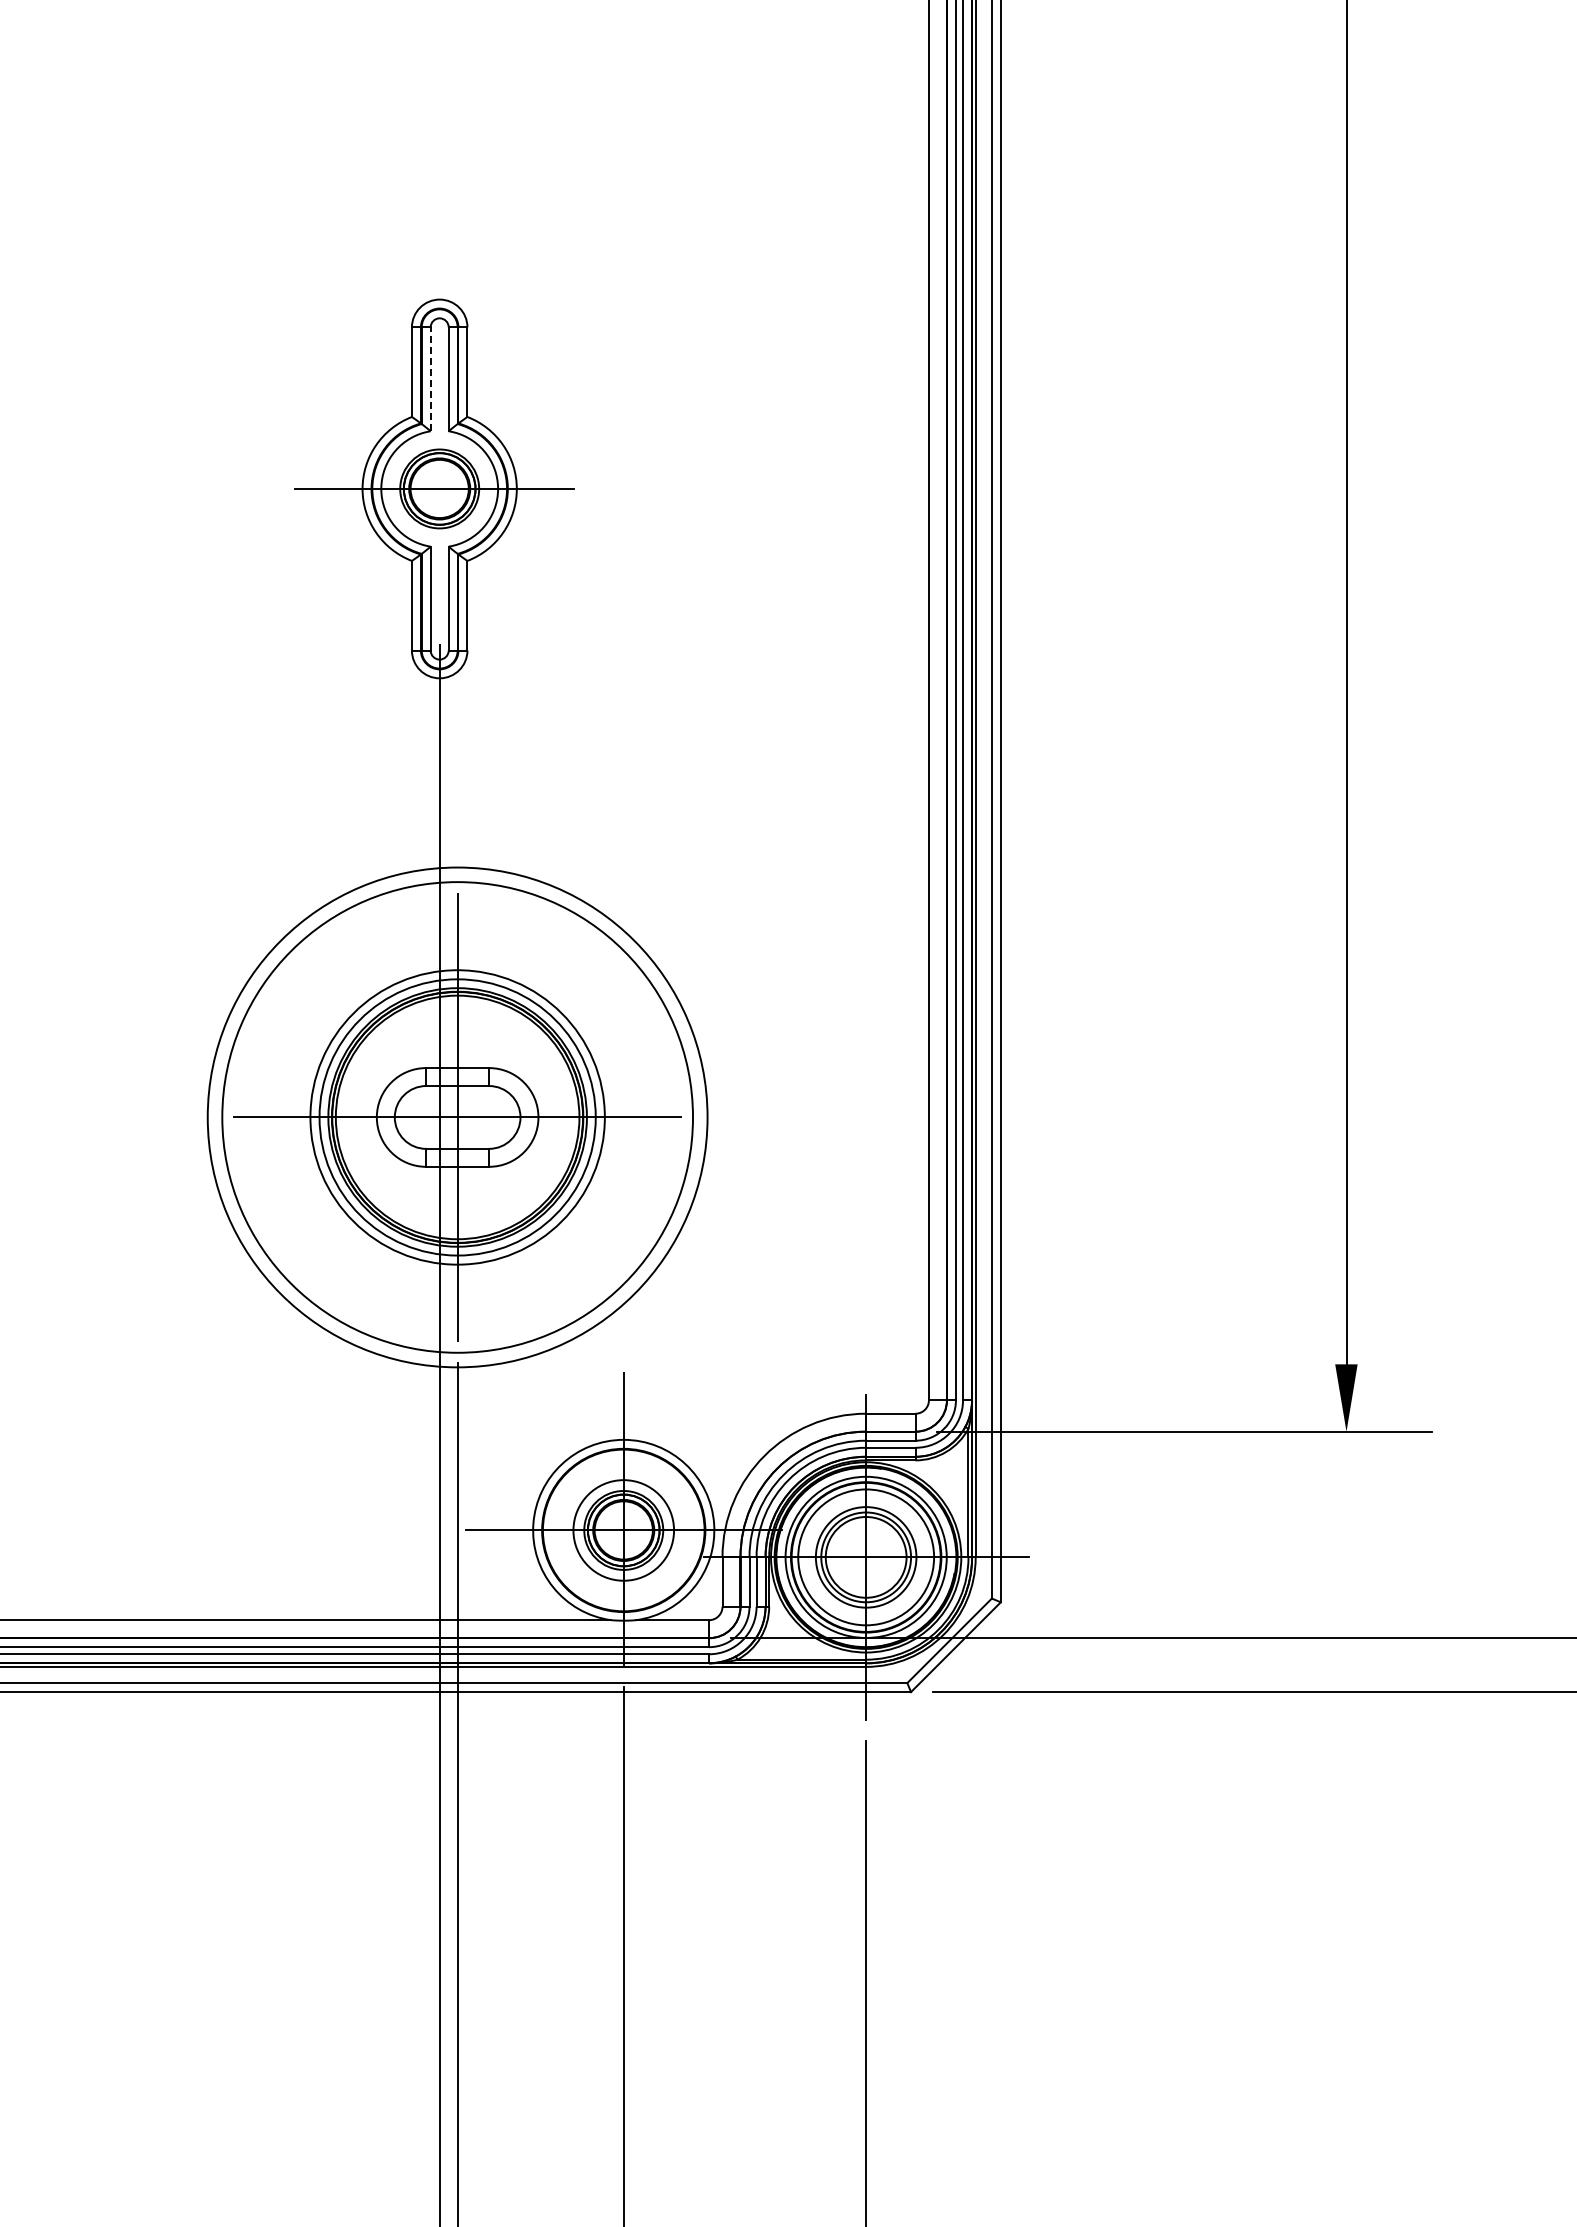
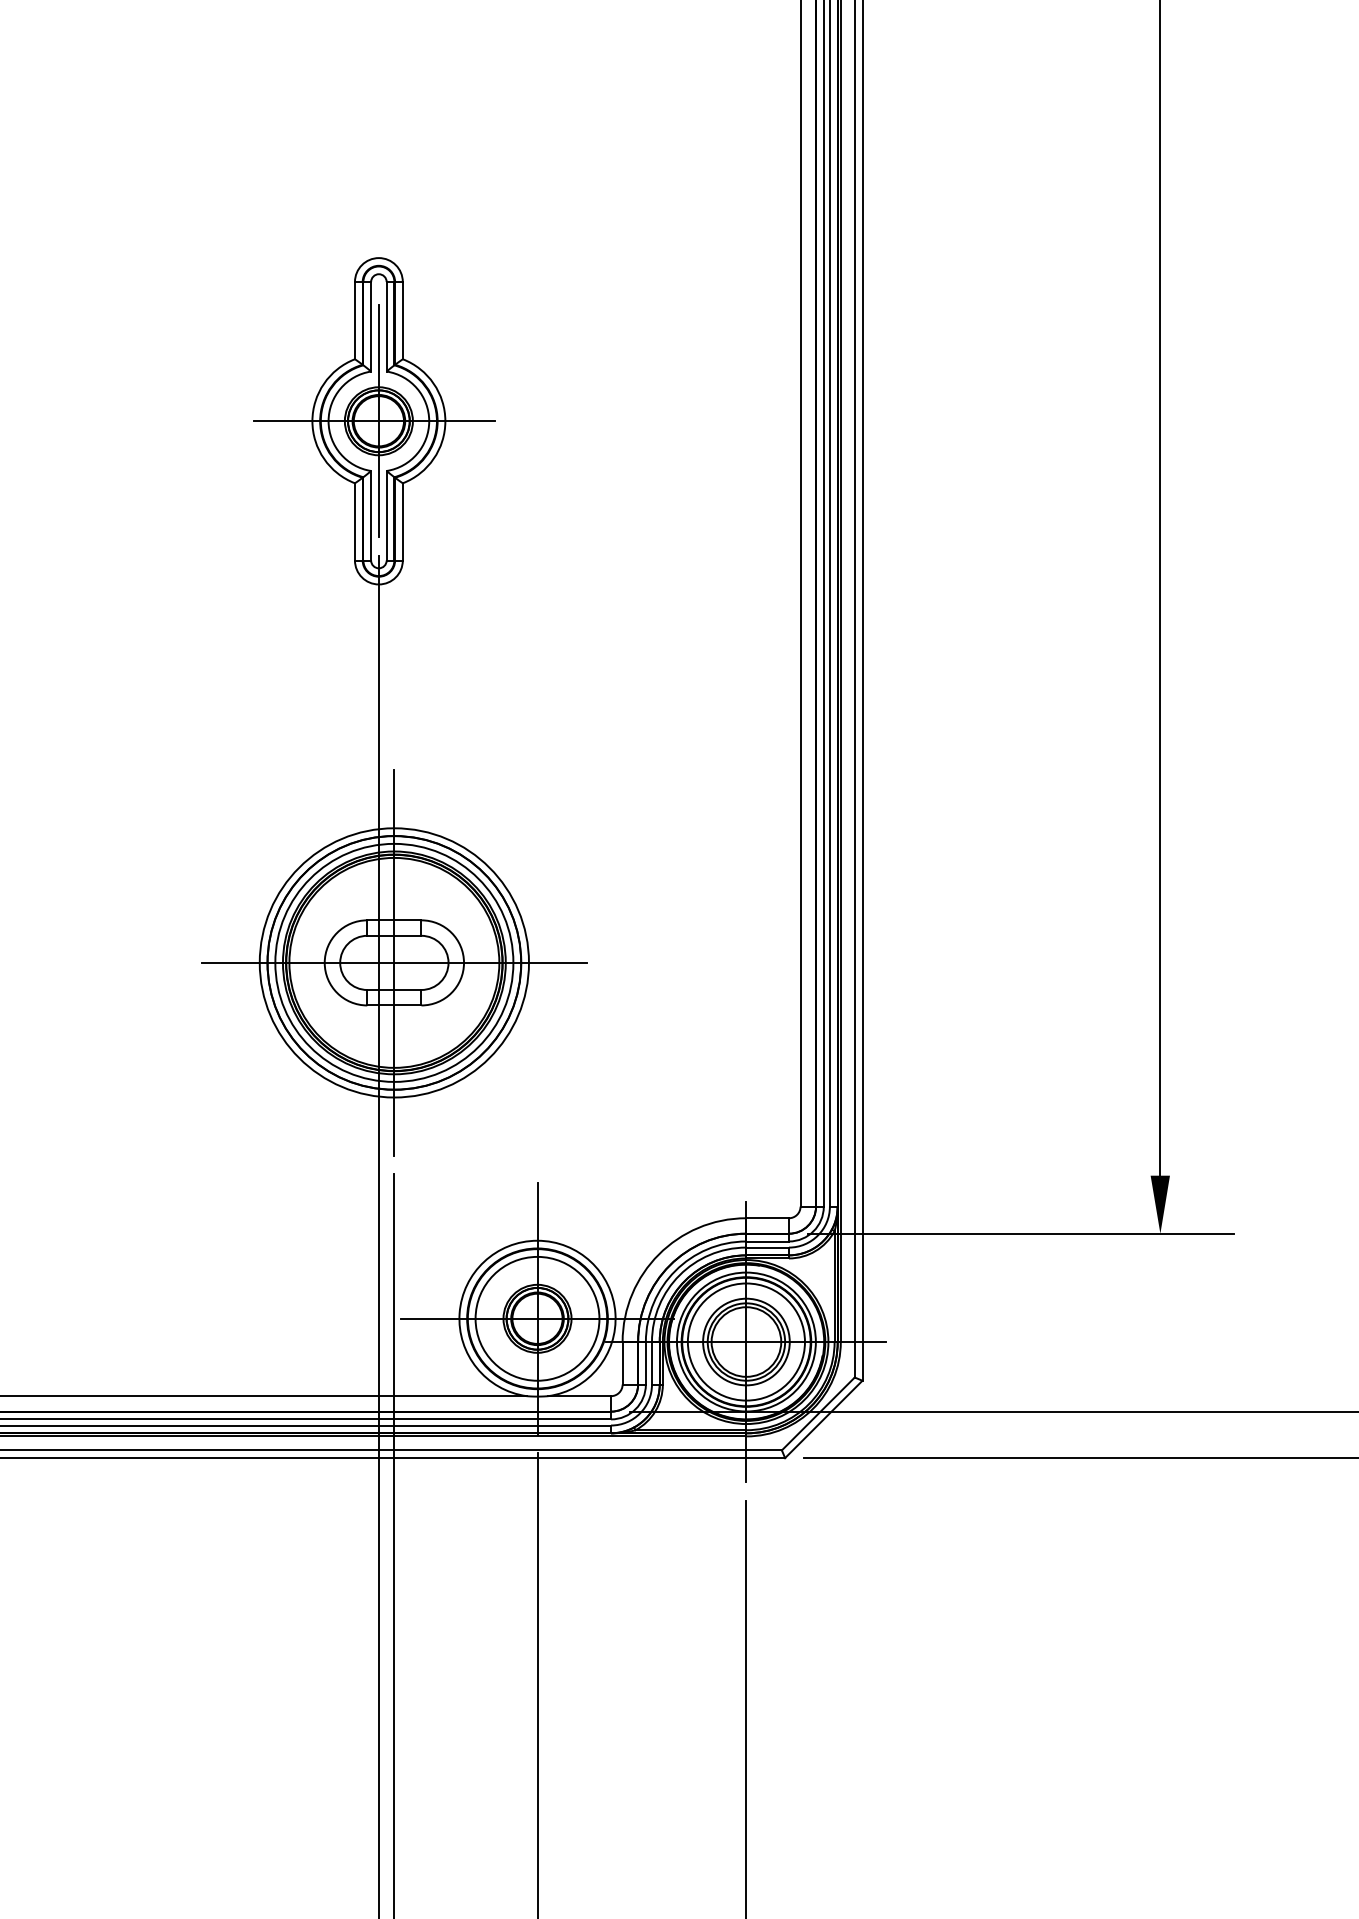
line: (430, 379) -> (370, 326), dashed -> solid
line: (439, 488) -> (378, 420), added
circle: (457, 1117) -> (394, 962), size x0.62
circle: (457, 1117) -> (394, 962), size x0.62
circle: (623, 1530) -> (537, 1318), size x1.43

